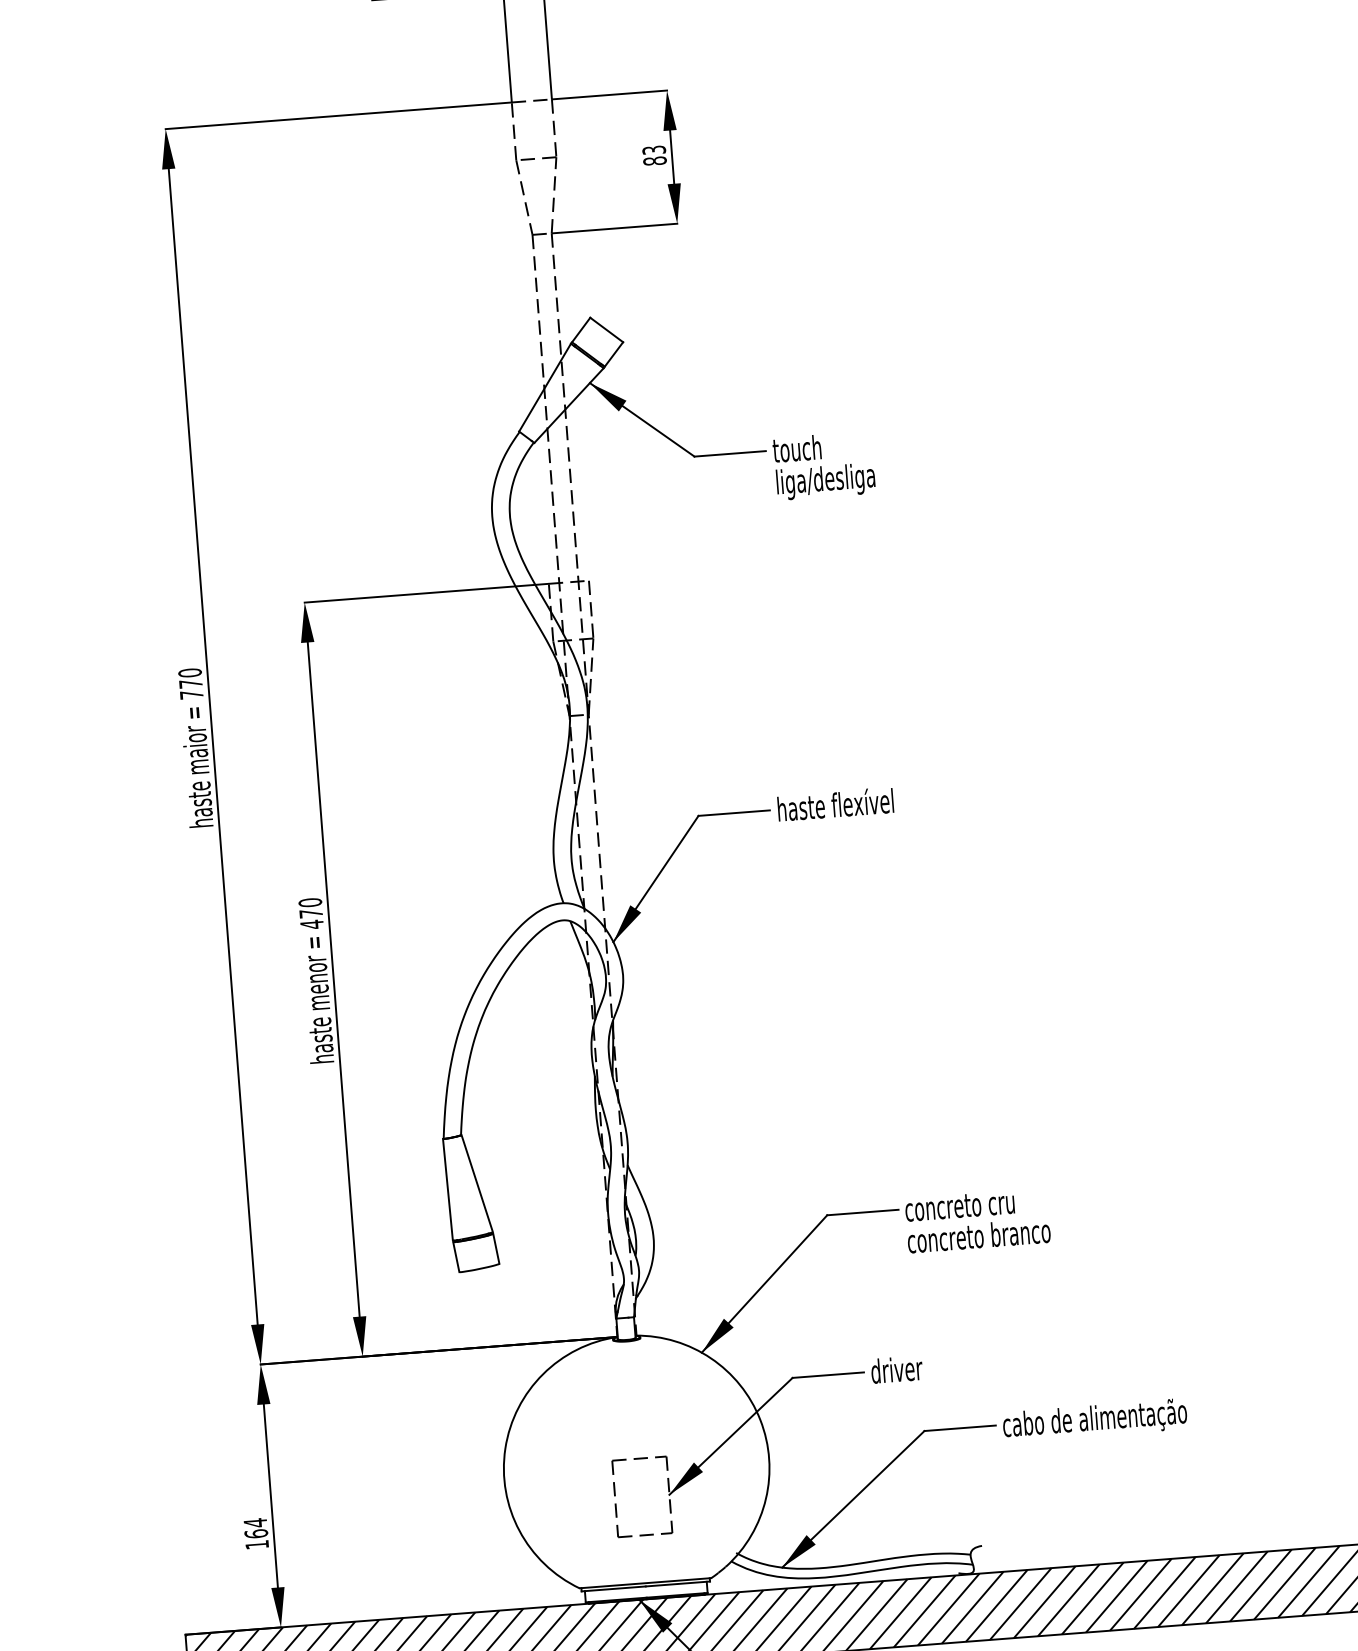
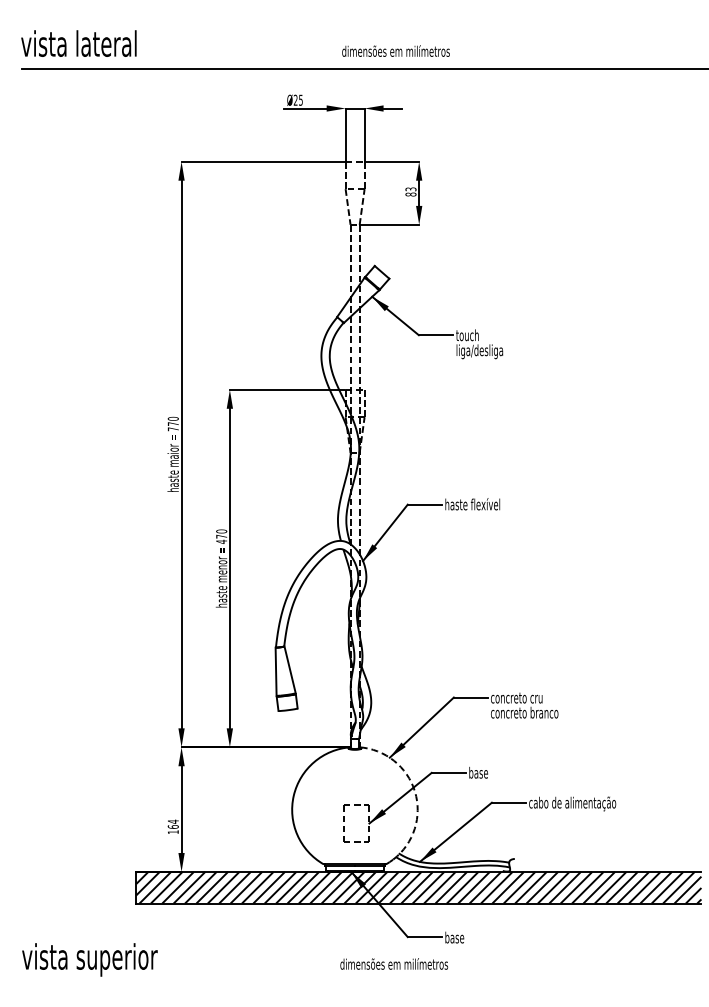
text: (897, 1368) -> (481, 772), driver -> base
arc: (759, 1419) -> (414, 791), solid -> dashed

